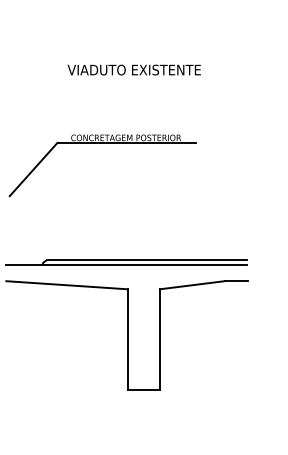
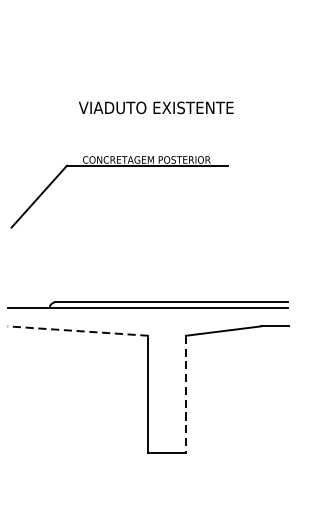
text: (133, 69) -> (155, 107), moved
line: (66, 285) -> (77, 331), solid -> dashed
line: (159, 339) -> (185, 394), solid -> dashed

